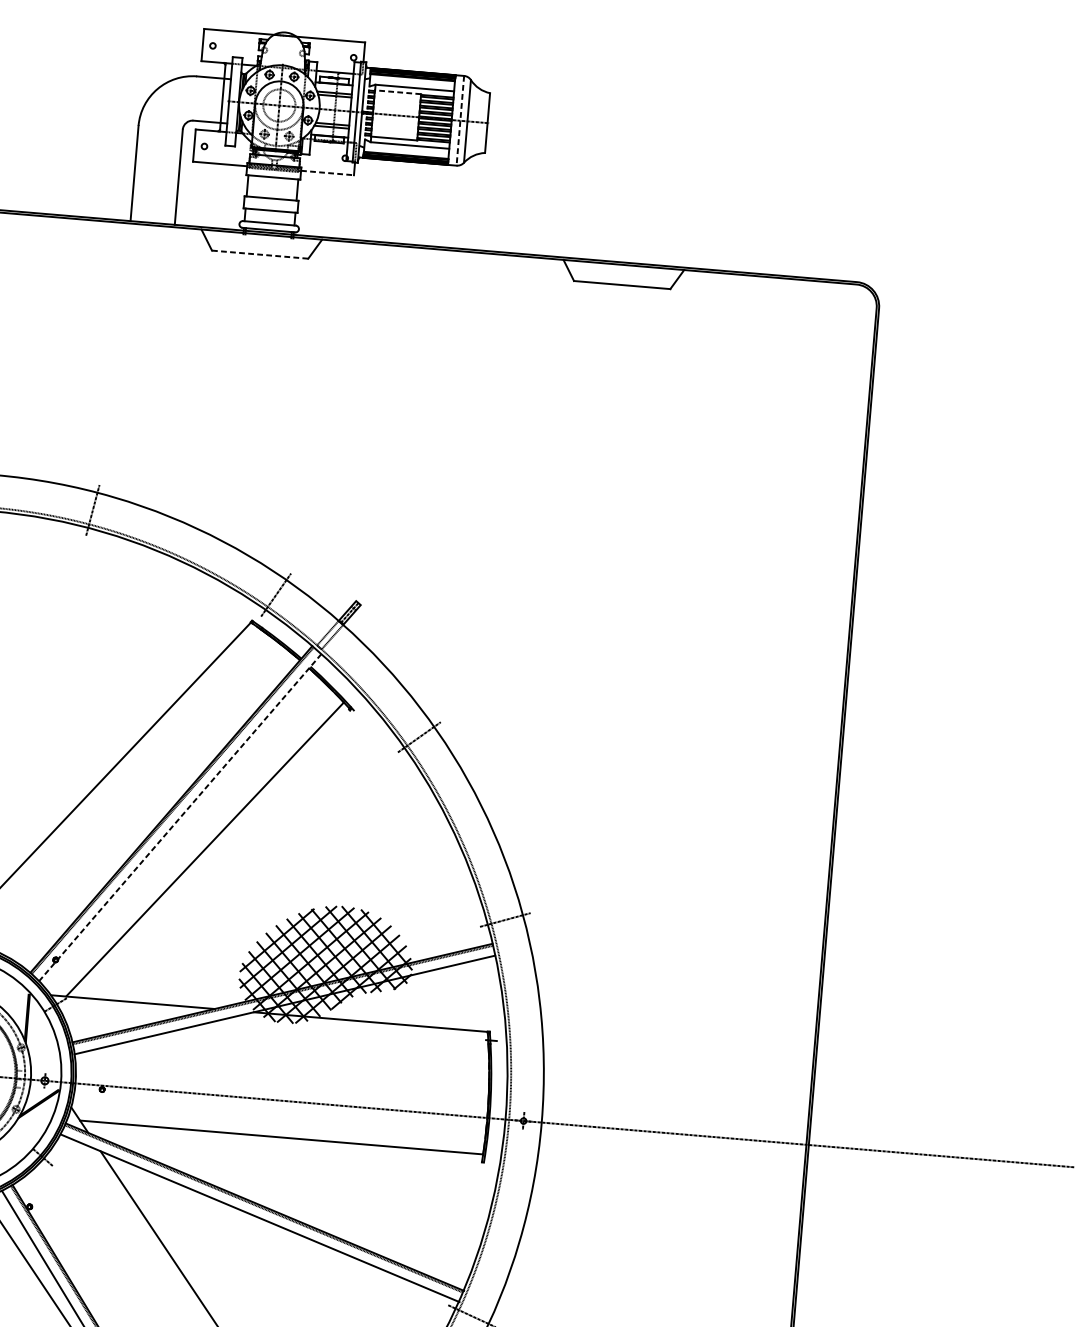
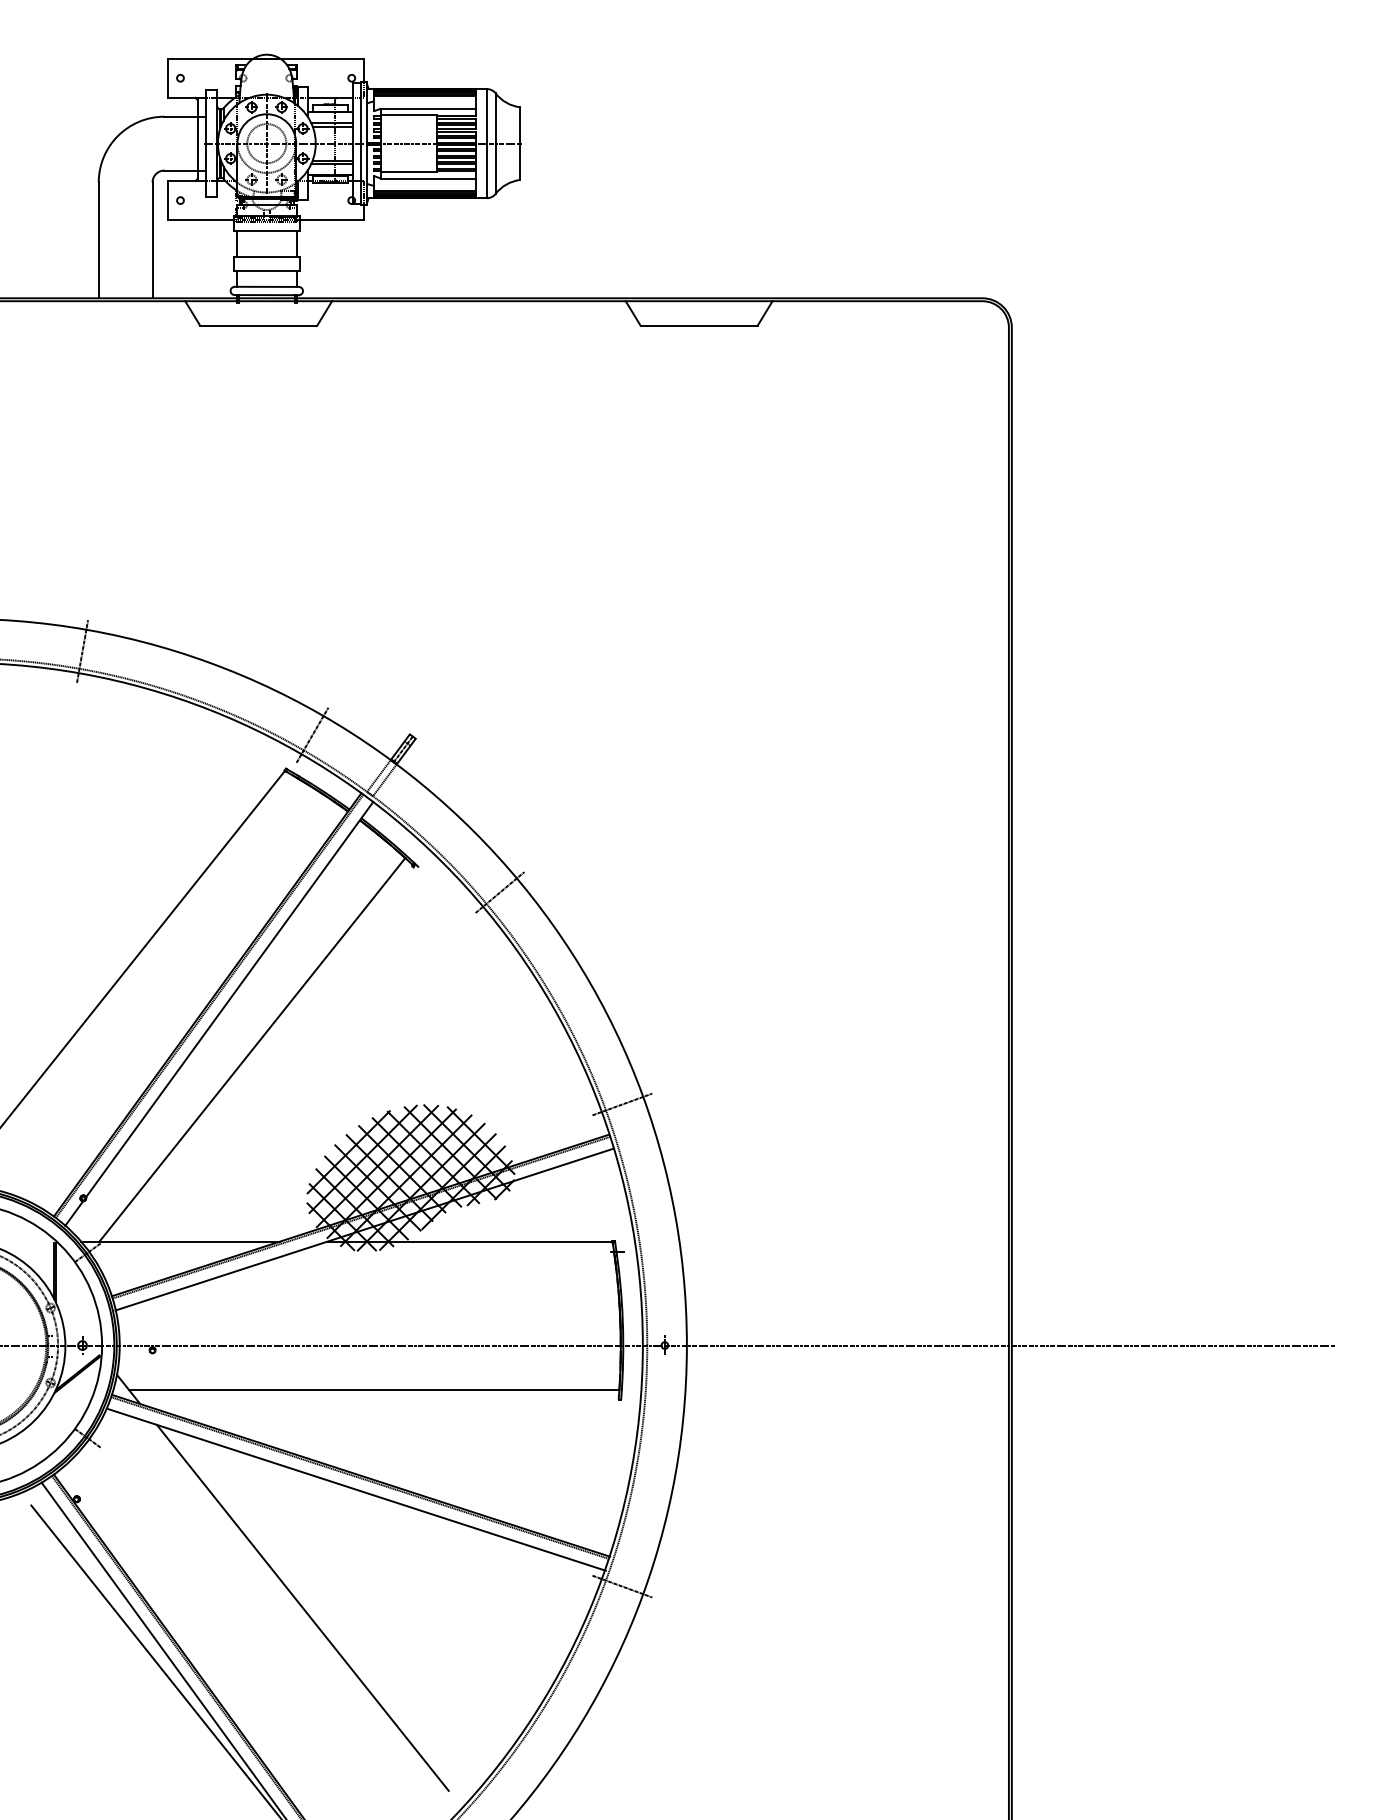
line: (397, 92) -> (408, 115), dashed -> solid
line: (459, 120) -> (486, 143), dashed -> solid
line: (328, 173) -> (332, 220), dashed -> solid
line: (259, 254) -> (258, 325), dashed -> solid
line: (180, 817) -> (219, 1013), dashed -> solid

